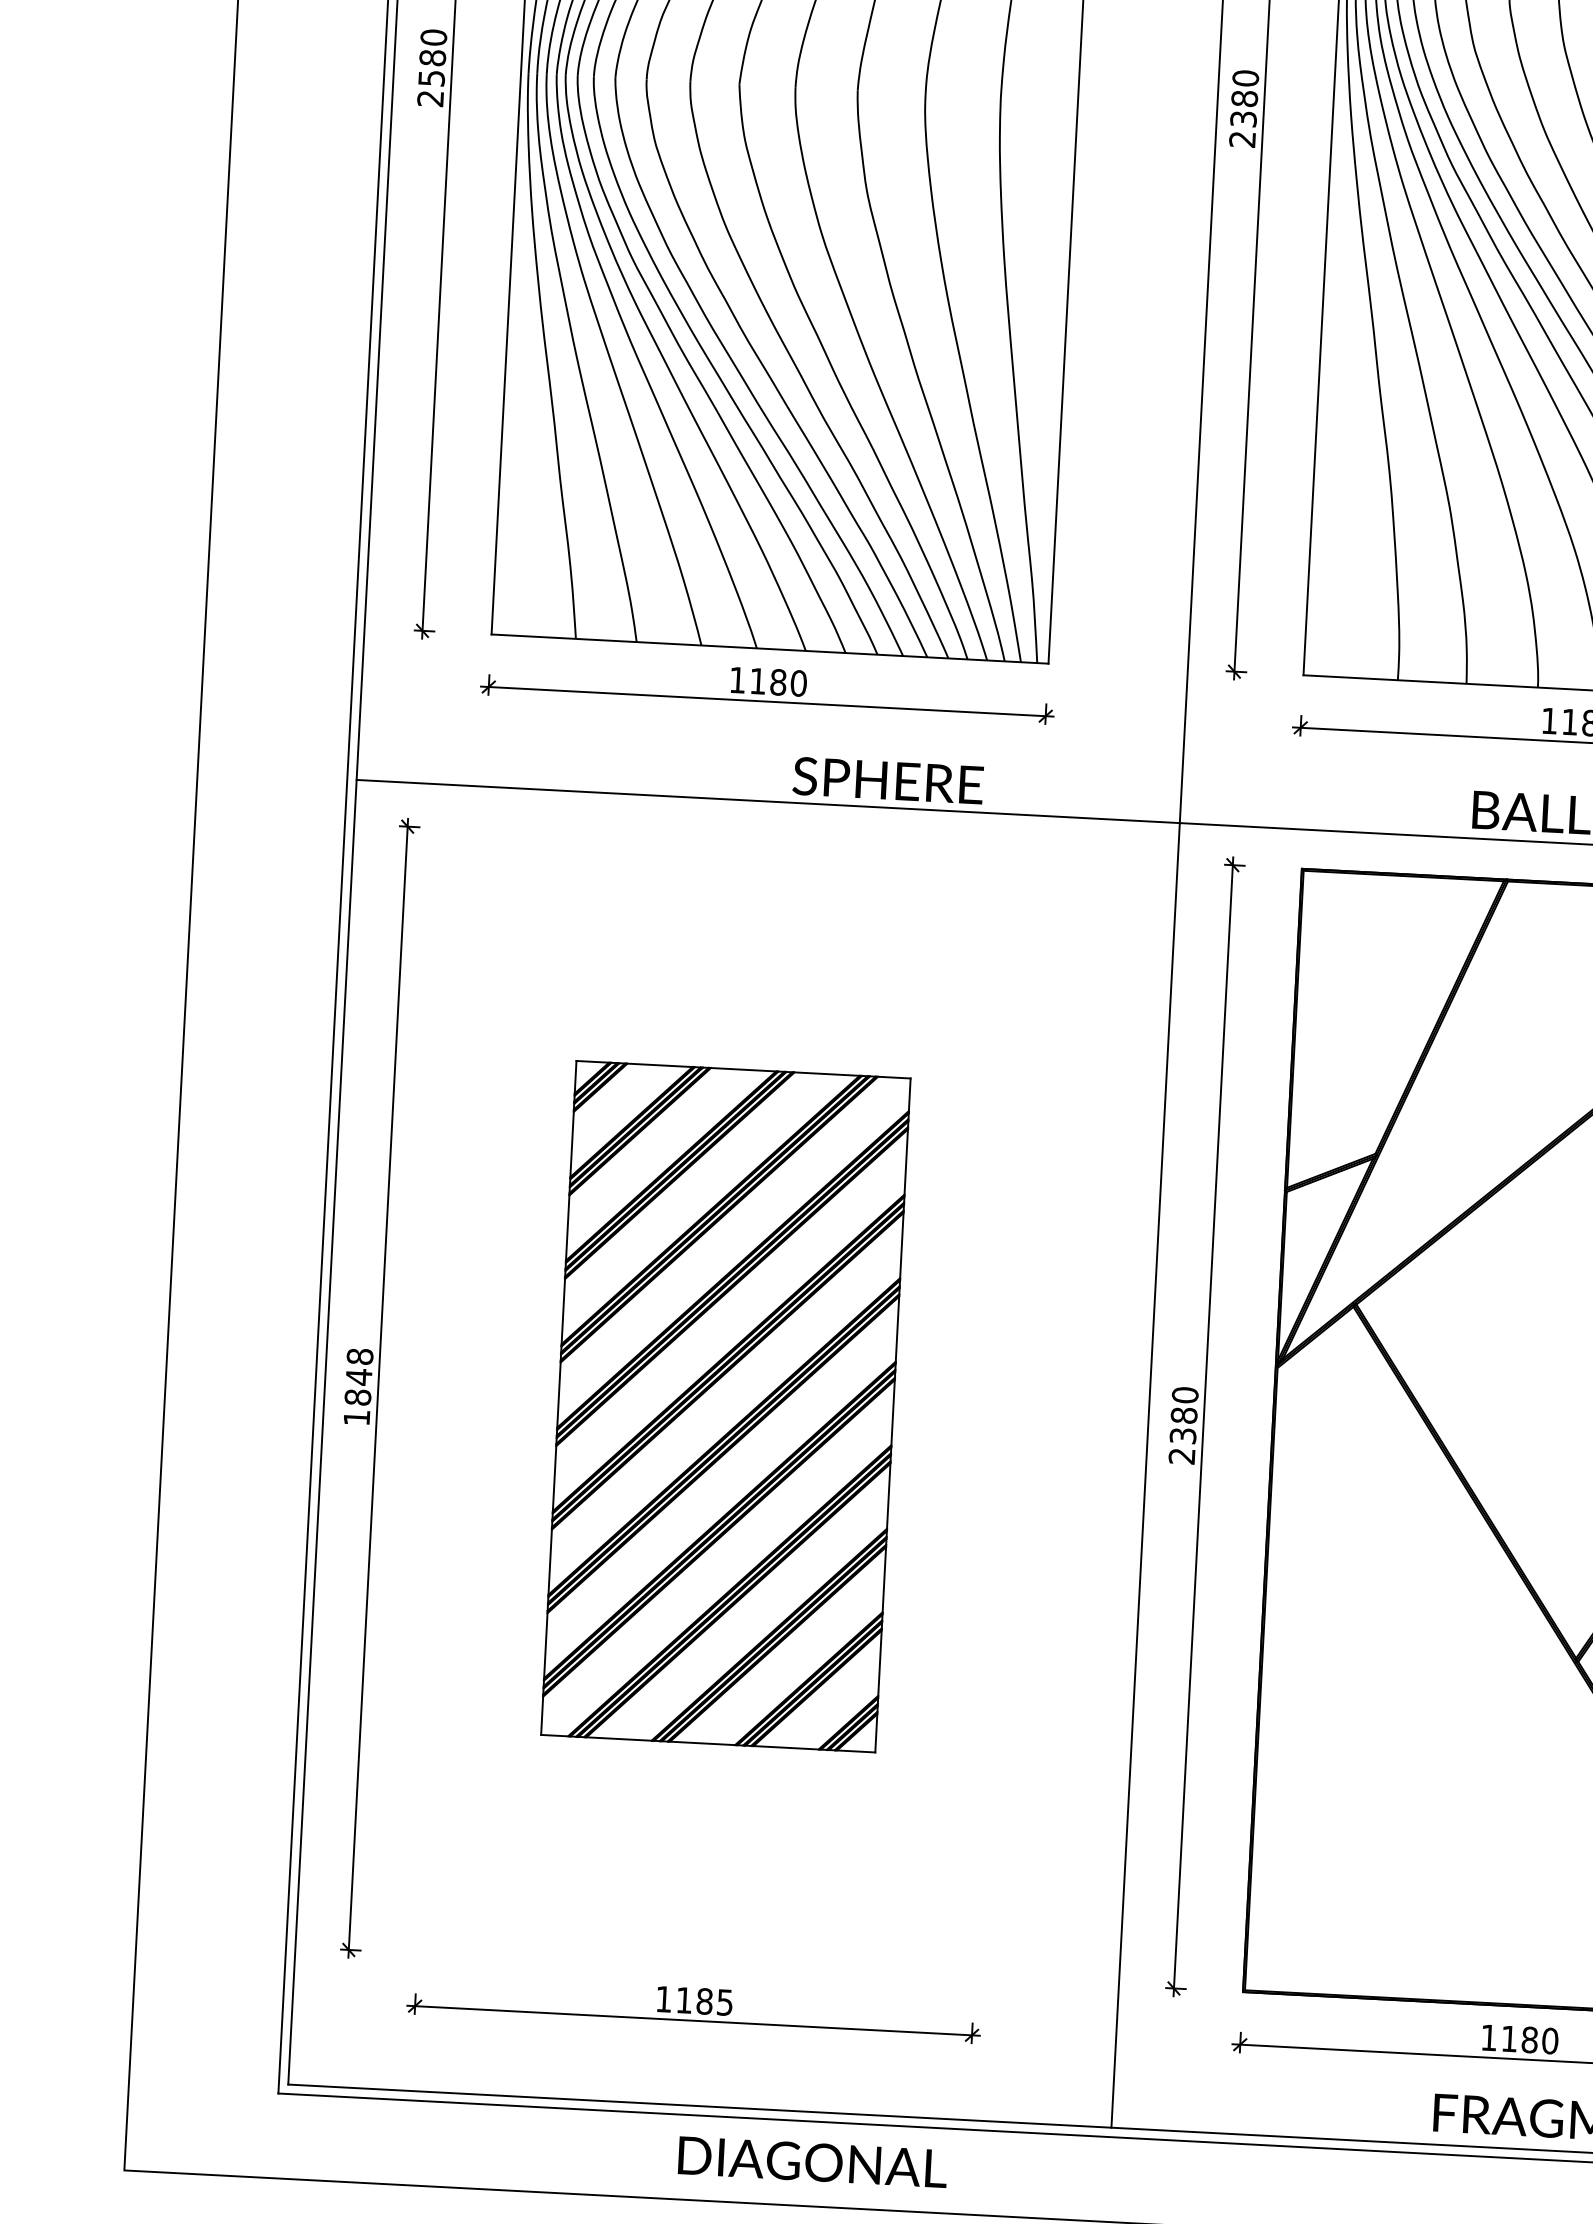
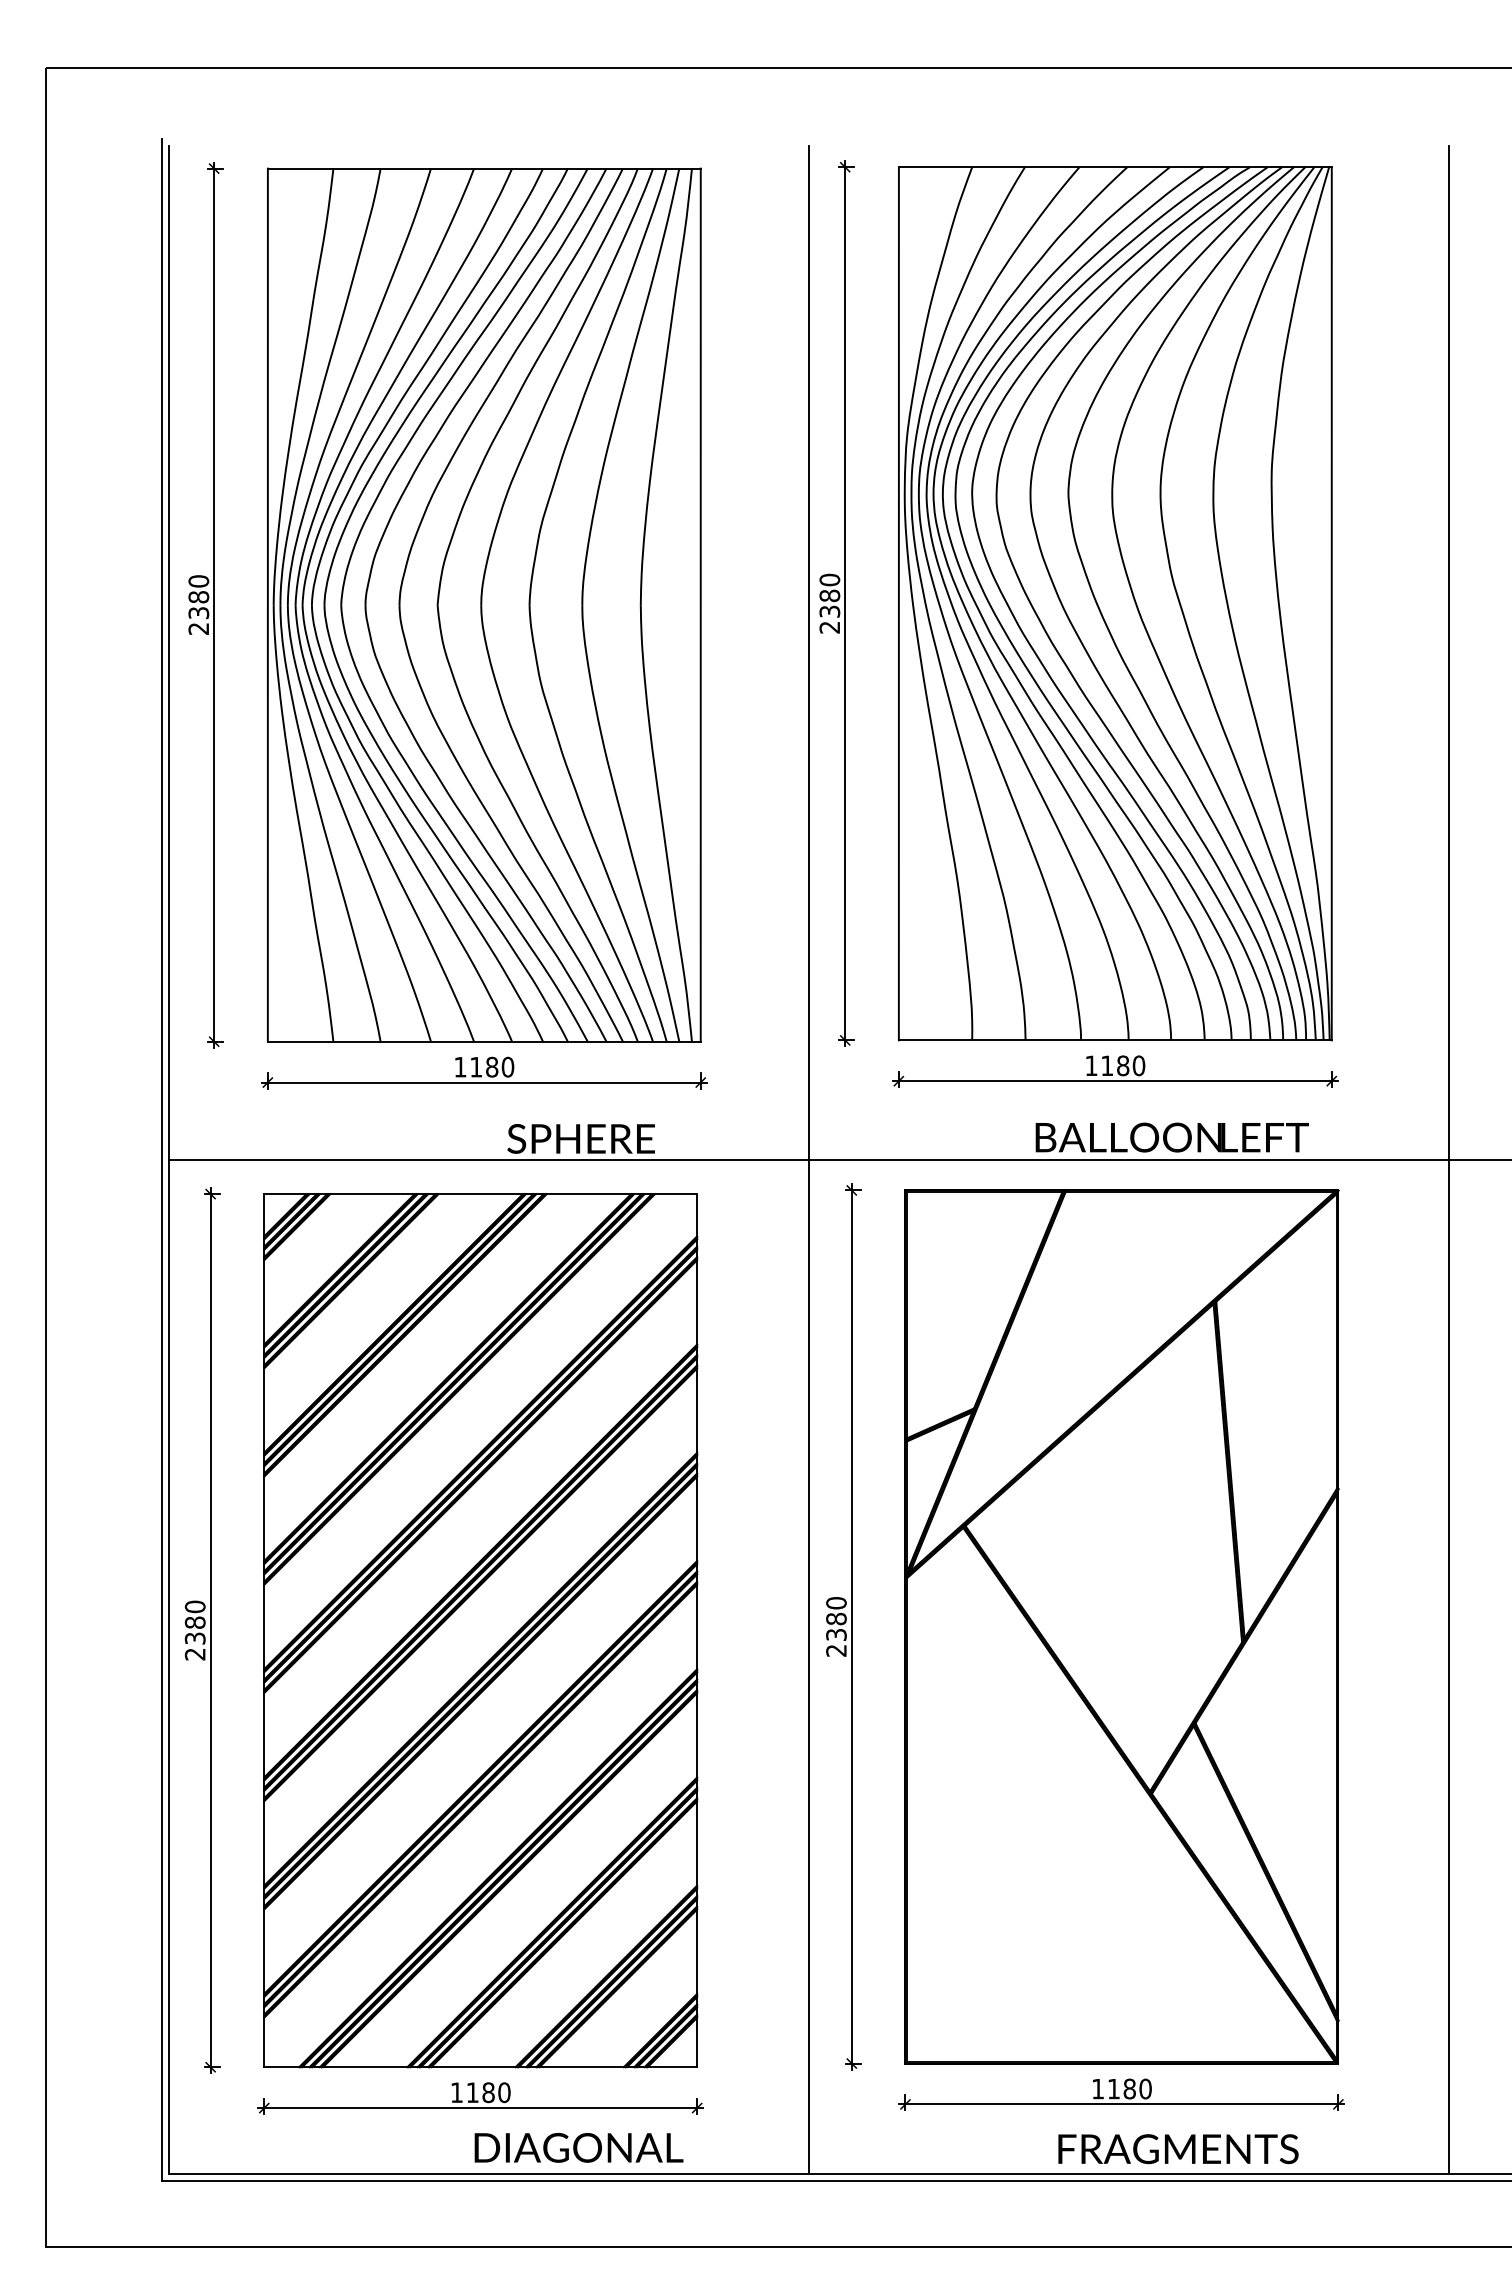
text: (431, 77) -> (198, 612), 2580 -> 2380
text: (357, 1387) -> (194, 1630), 1848 -> 2380
part: (725, 1406) -> (480, 1630), size x1.67
text: (725, 2002) -> (504, 2092), 1185 -> 1180
text: (812, 2161) -> (578, 2147), moved

